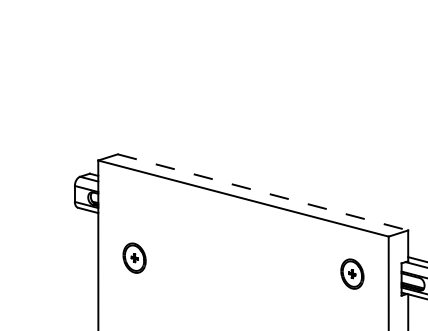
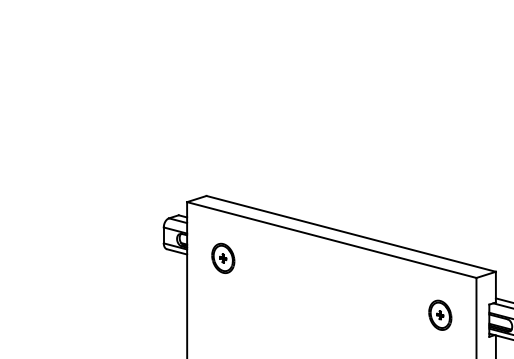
line: (263, 192) -> (351, 233), dashed -> solid
part: (134, 257) -> (223, 257), moved

